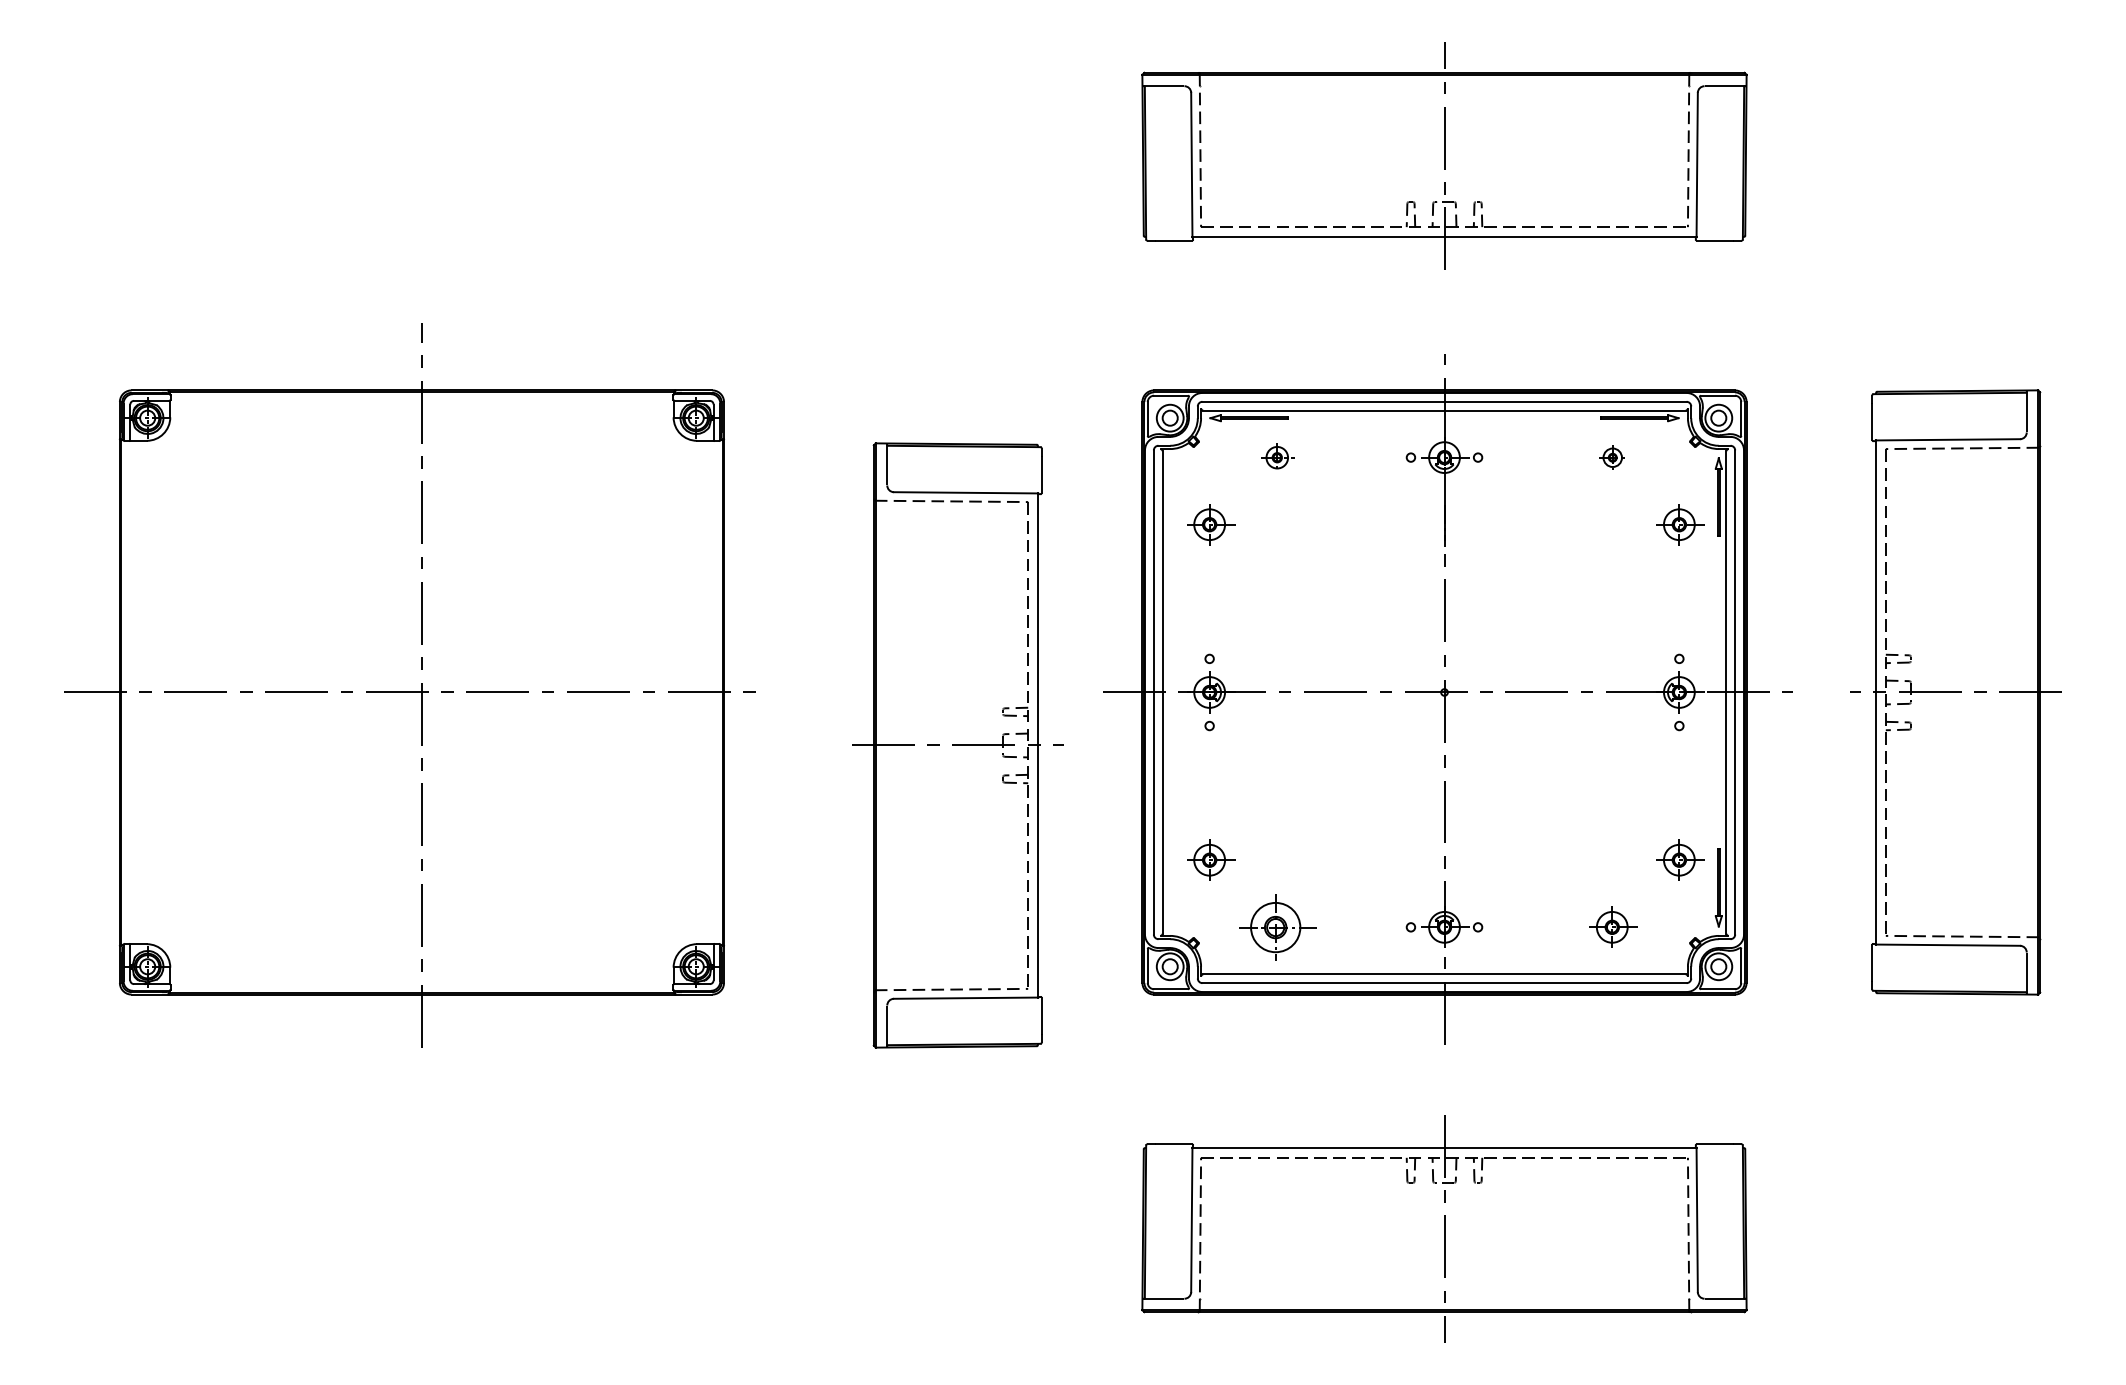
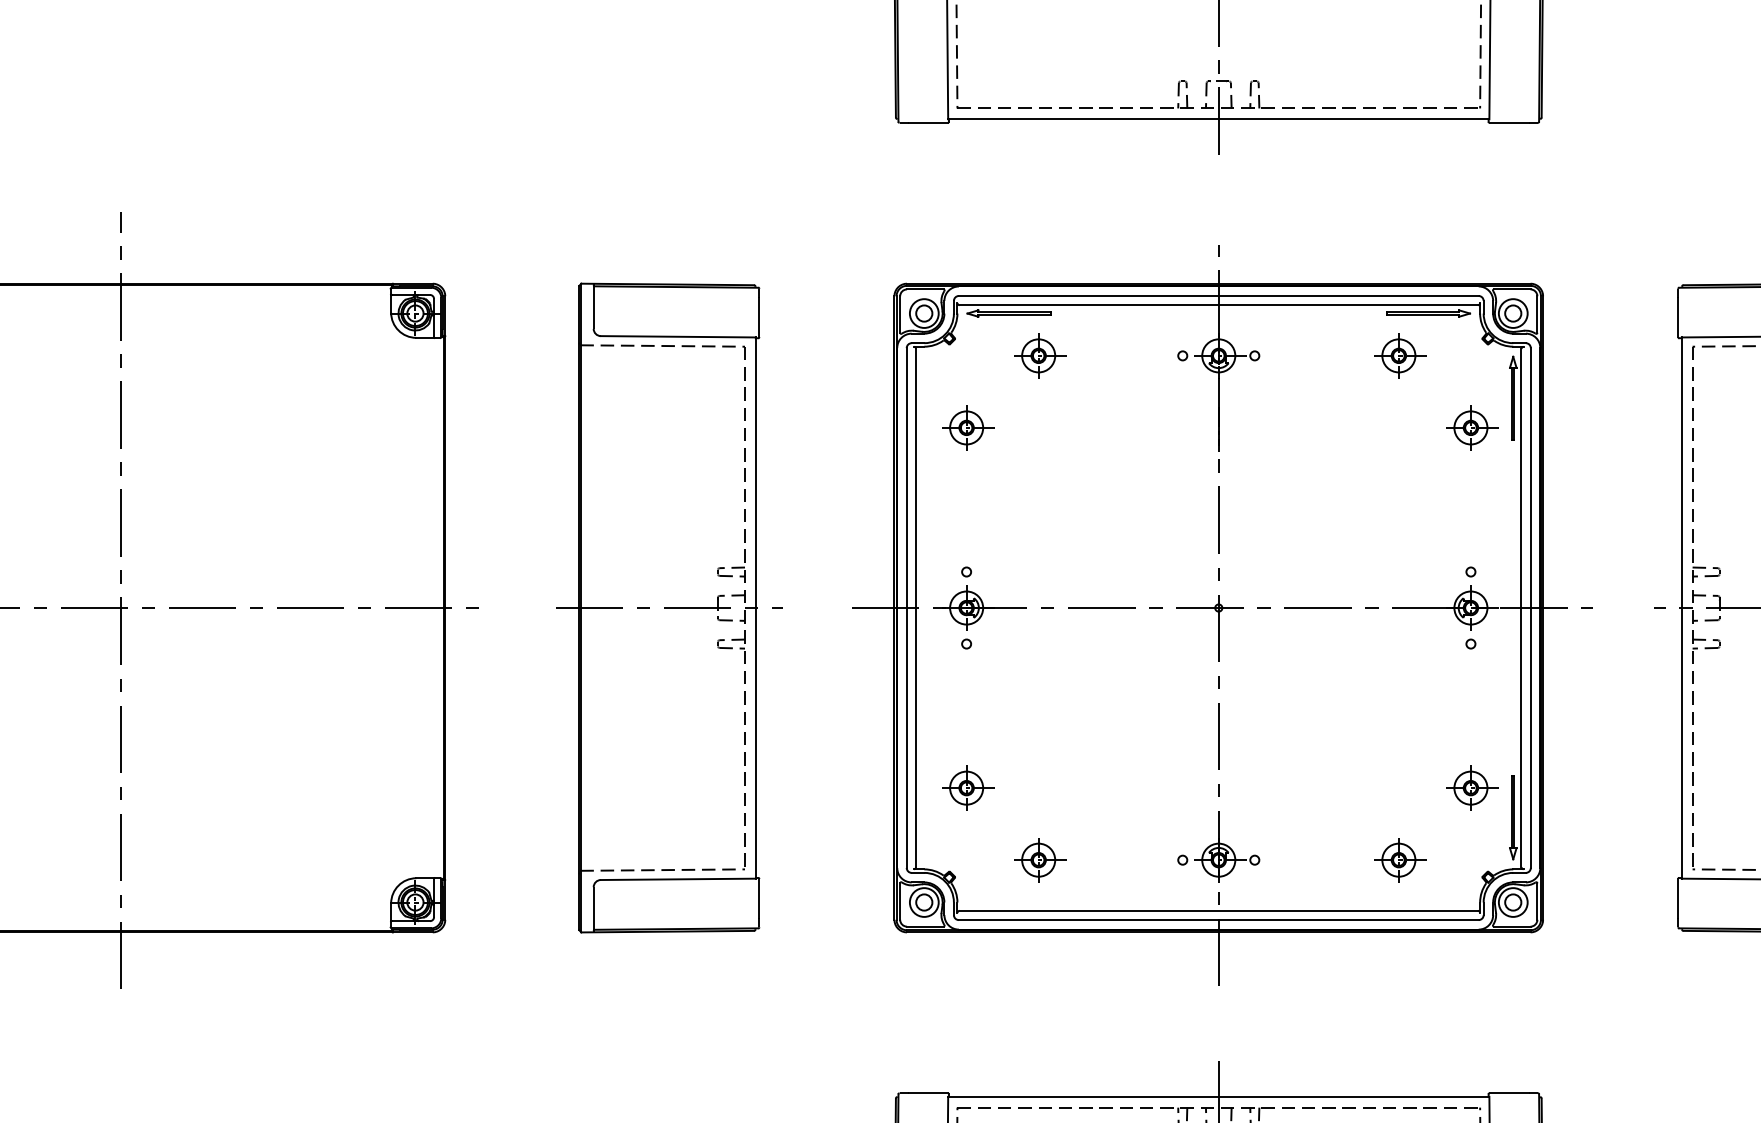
part: (1278, 457) -> (1040, 355), size x1.43
part: (1613, 457) -> (1400, 355), size x1.67
part: (957, 745) -> (669, 608), moved
part: (1278, 926) -> (1040, 859), size x0.62

